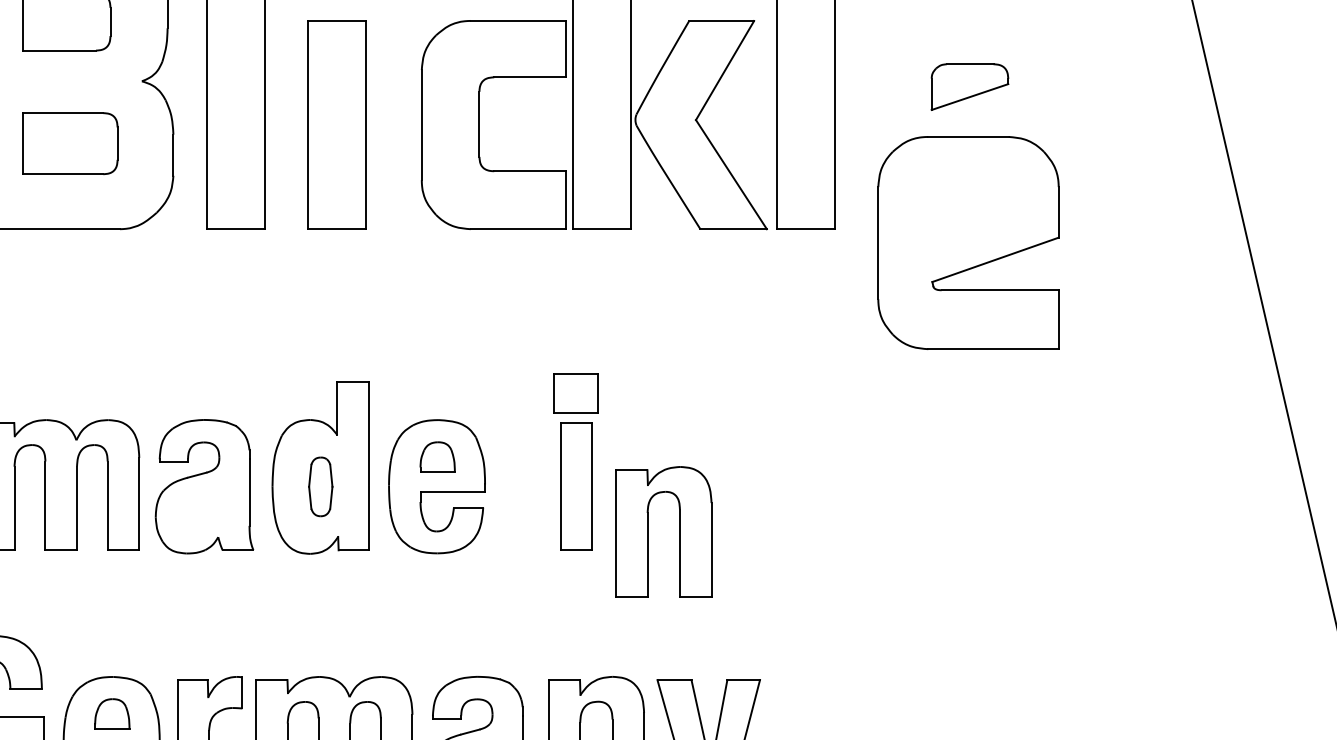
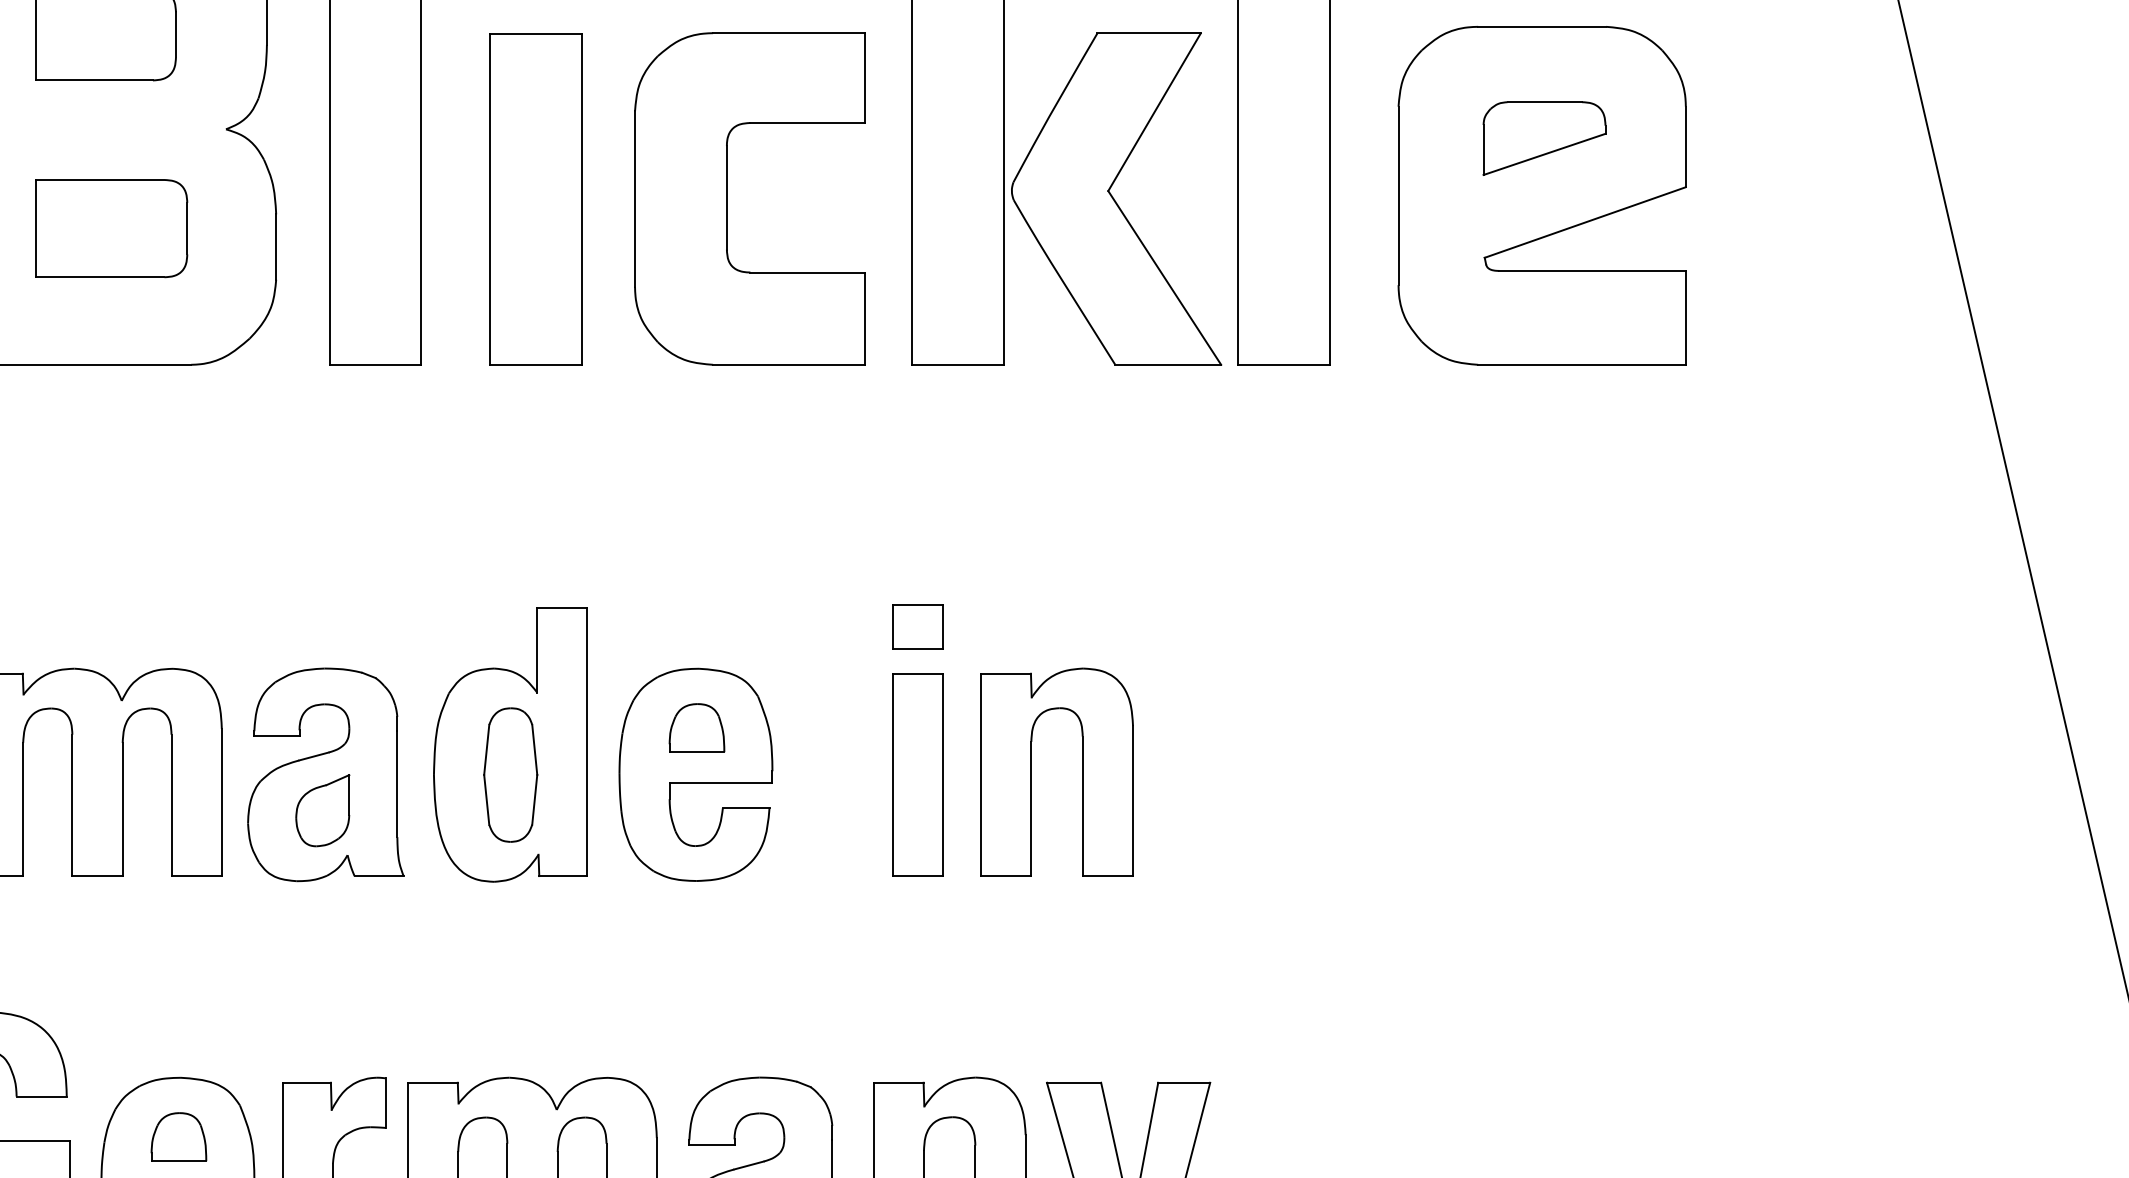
part: (479, 124) -> (726, 198), moved
part: (968, 242) -> (1542, 194), moved
part: (576, 393) -> (918, 626), size x0.71
part: (320, 486) -> (510, 774), size x1.43
part: (202, 508) -> (322, 809), added
part: (648, 531) -> (1032, 771), moved

